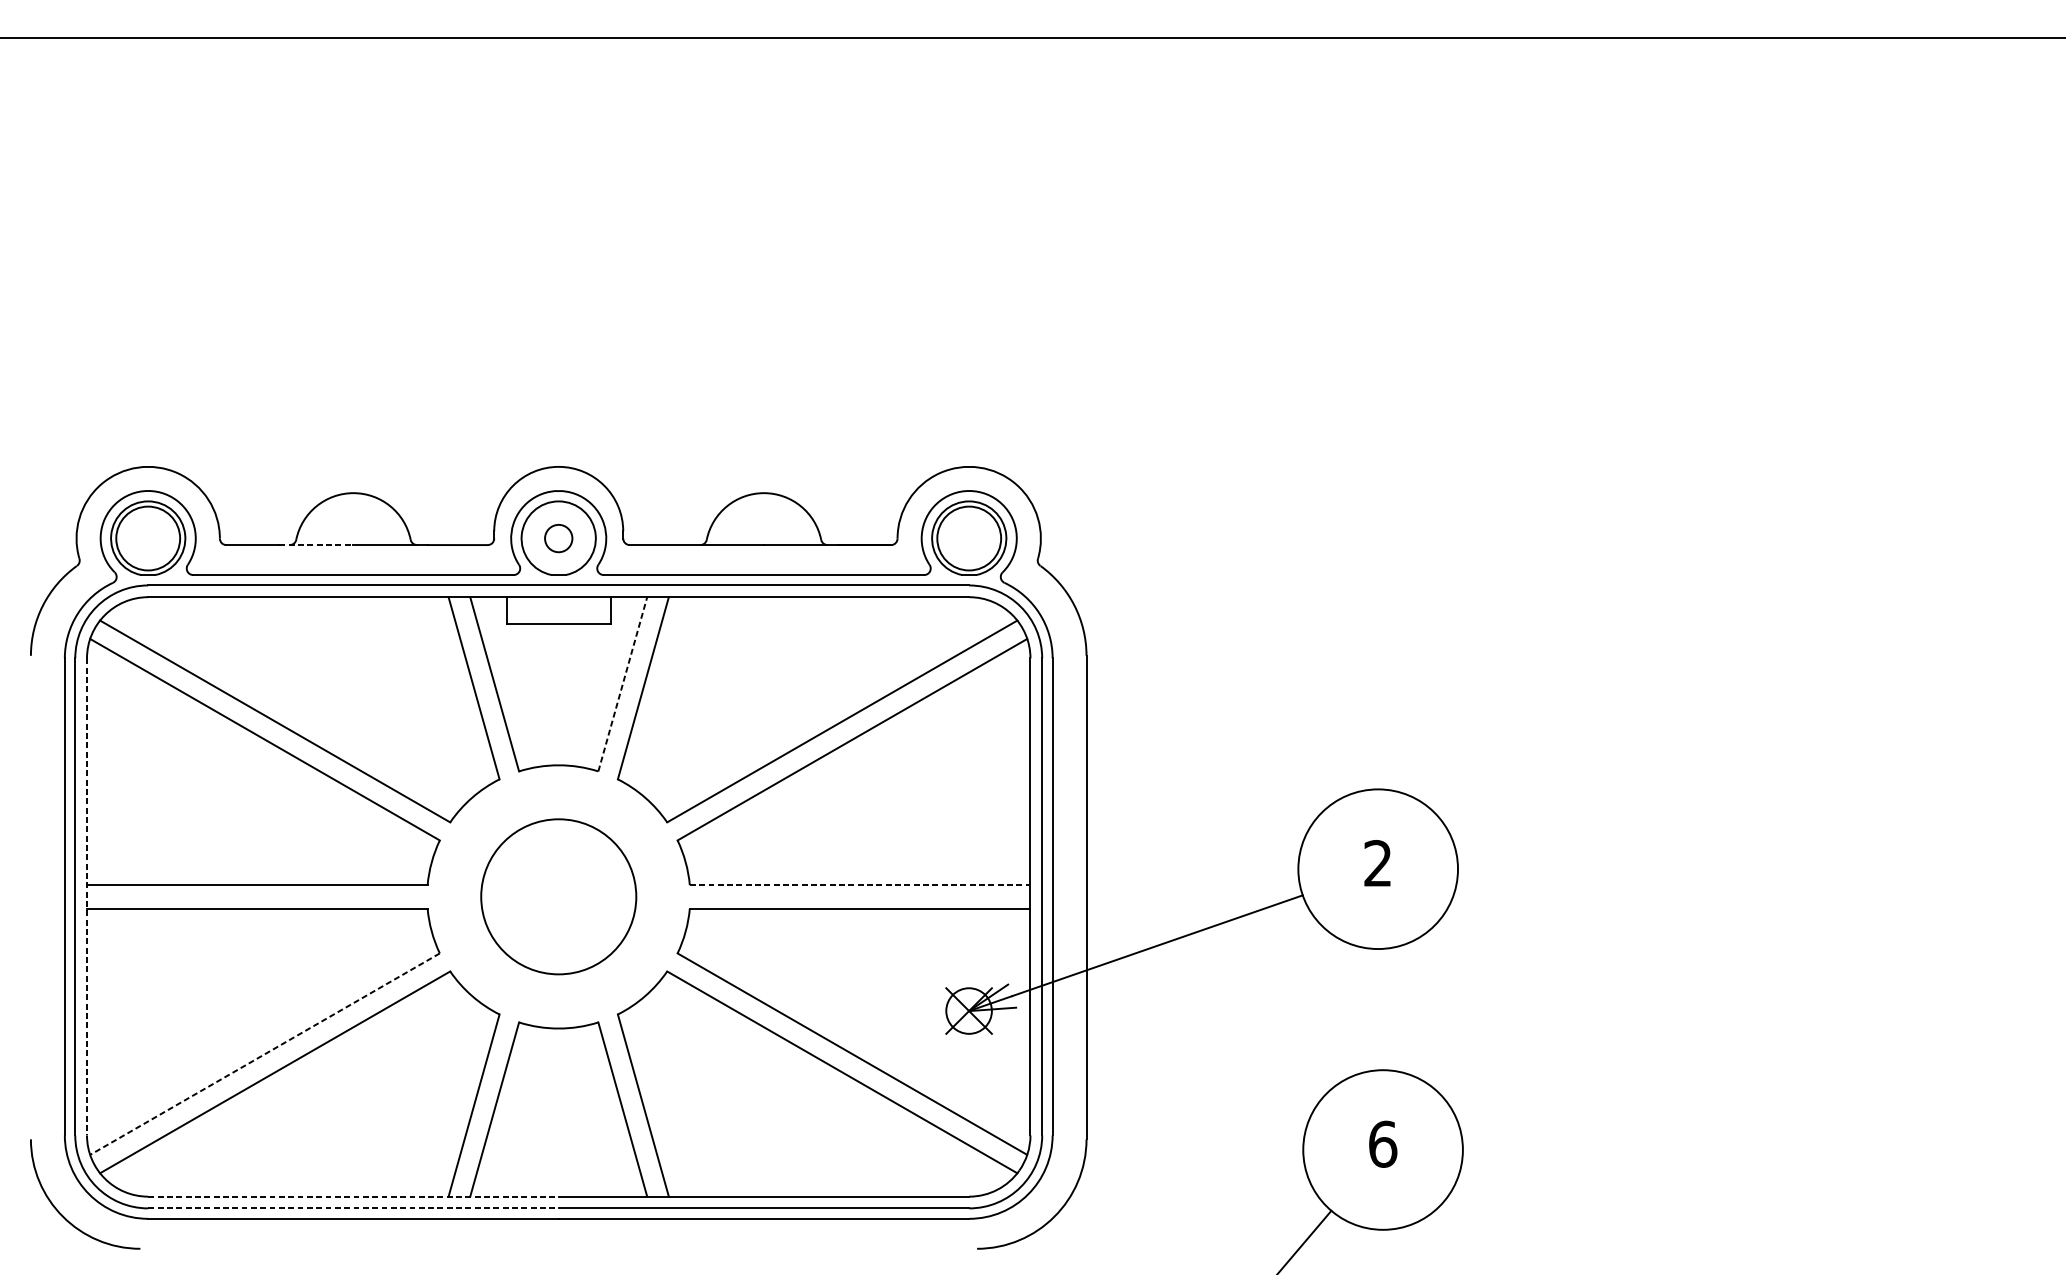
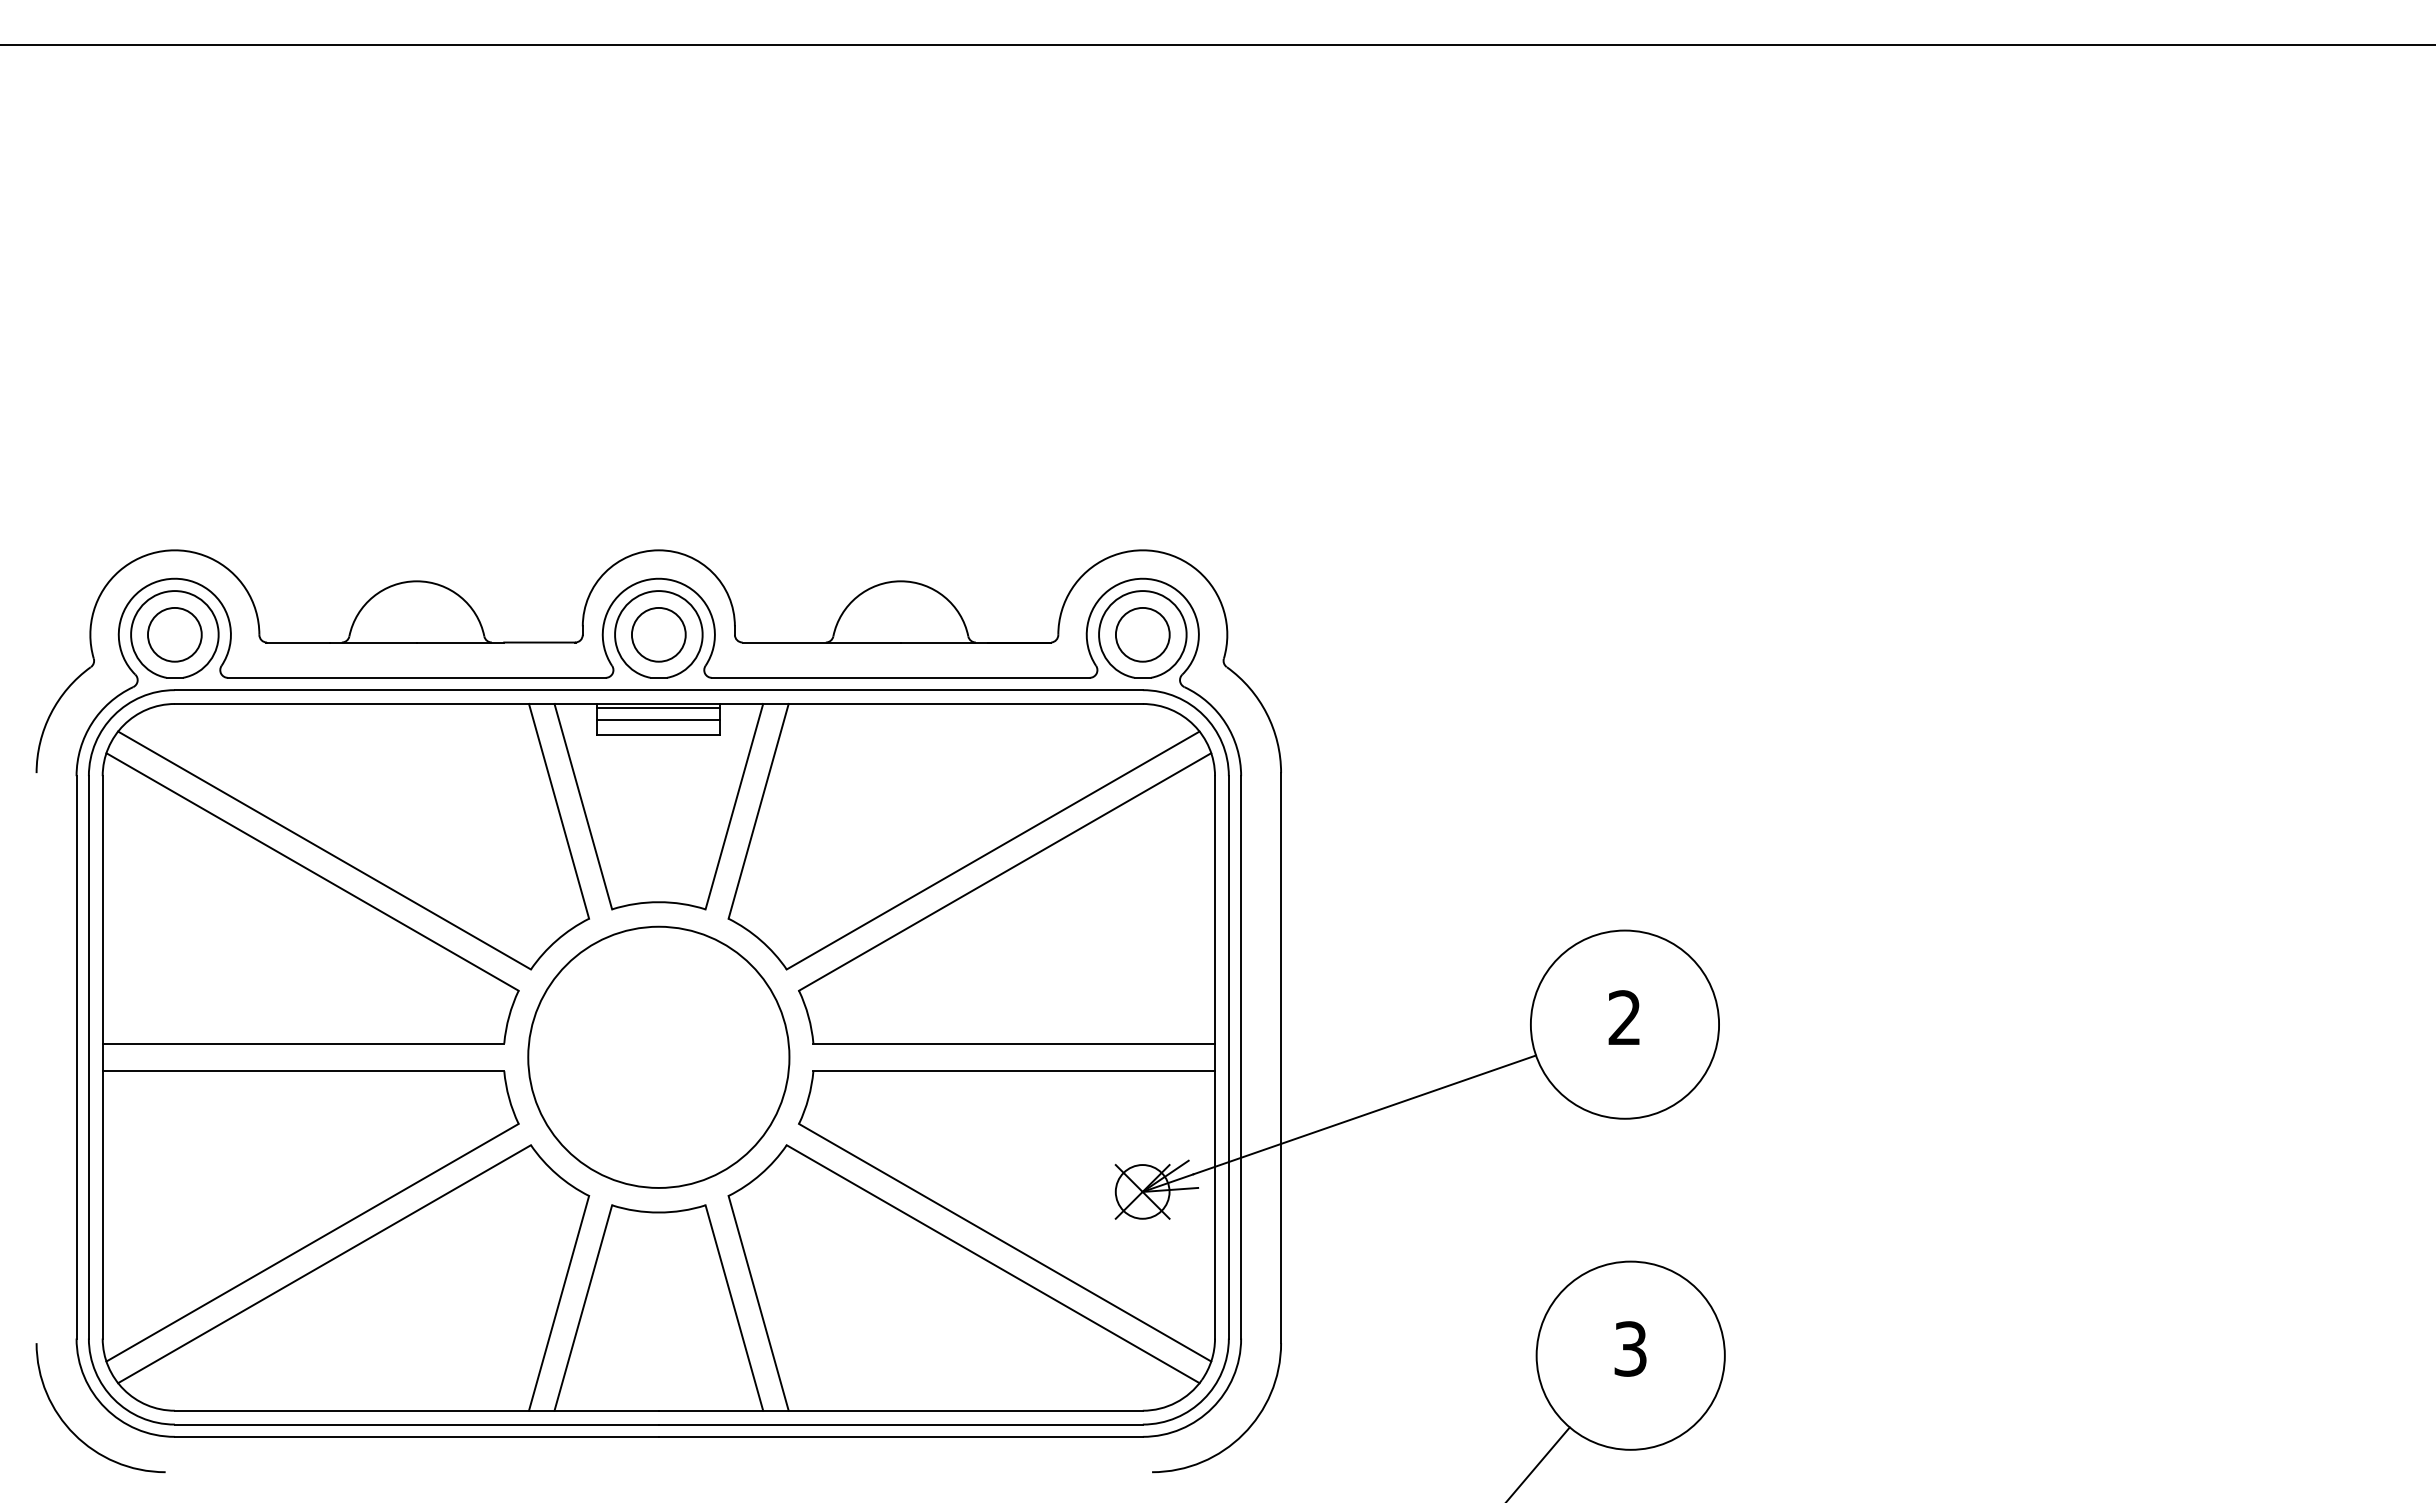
circle: (147, 538) -> (174, 634), size x0.71
circle: (558, 538) -> (658, 634), size x1.67
circle: (968, 538) -> (1142, 634), size x0.71
line: (316, 545) -> (373, 642), dashed -> solid
line: (558, 600) -> (658, 707), added
line: (558, 611) -> (658, 720), added
line: (622, 684) -> (734, 806), dashed -> solid
line: (860, 885) -> (1014, 1043), dashed -> solid
circle: (558, 896) -> (658, 1056), size x1.43
line: (86, 897) -> (102, 1057), dashed -> solid
line: (264, 1053) -> (312, 1242), dashed -> solid
text: (1382, 1143) -> (1630, 1348), 6 -> 3
line: (353, 1196) -> (416, 1410), dashed -> solid
line: (353, 1208) -> (416, 1424), dashed -> solid

